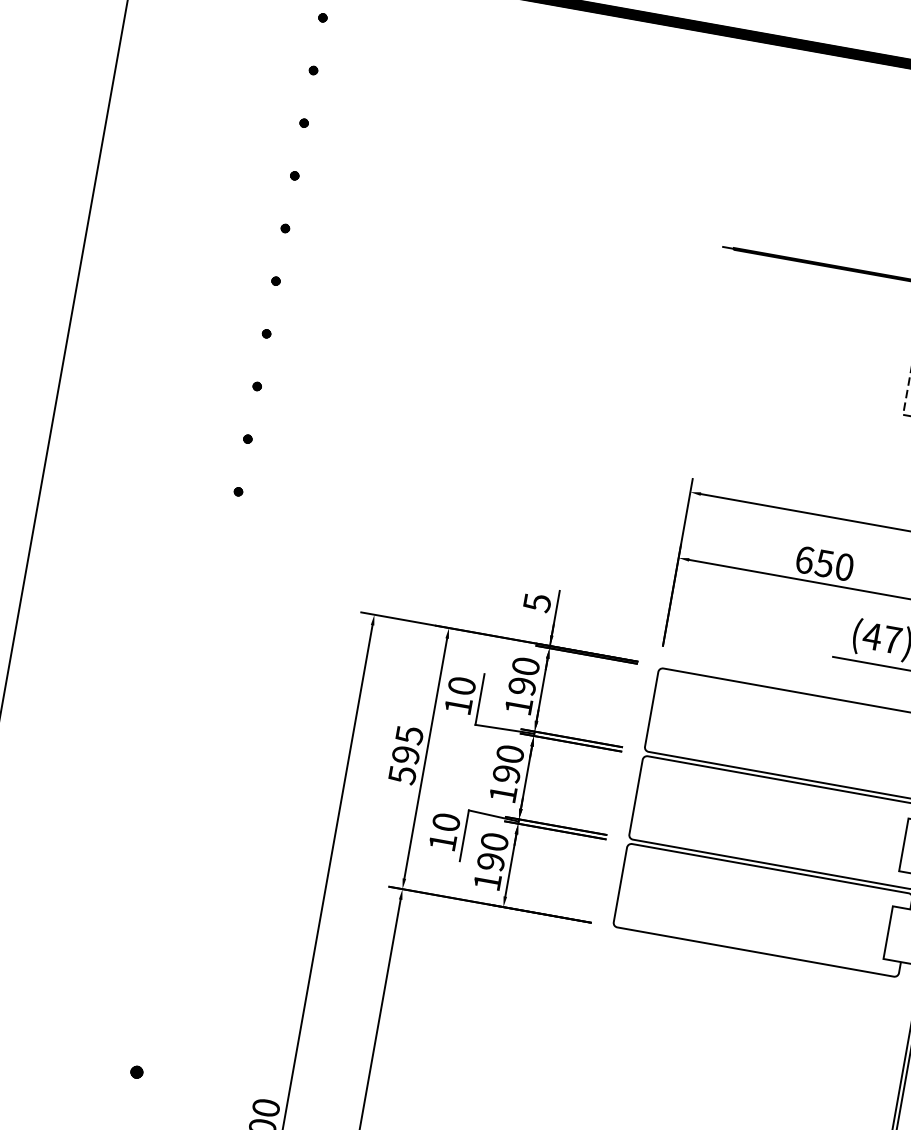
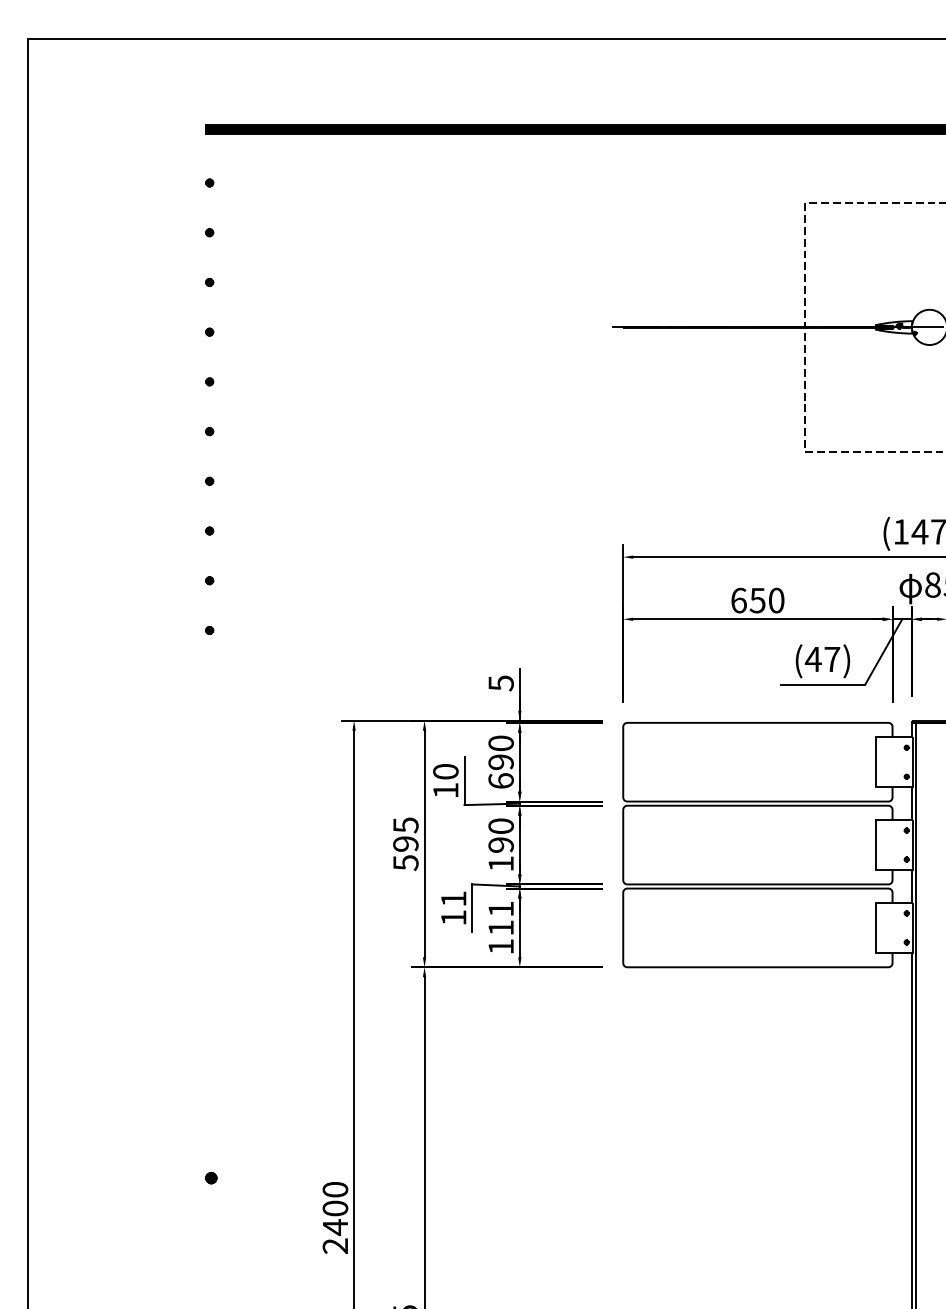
text: (518, 705) -> (500, 780), 190 -> 690
text: (446, 821) -> (453, 898), 10 -> 11
text: (492, 851) -> (500, 918), 190 -> 111

